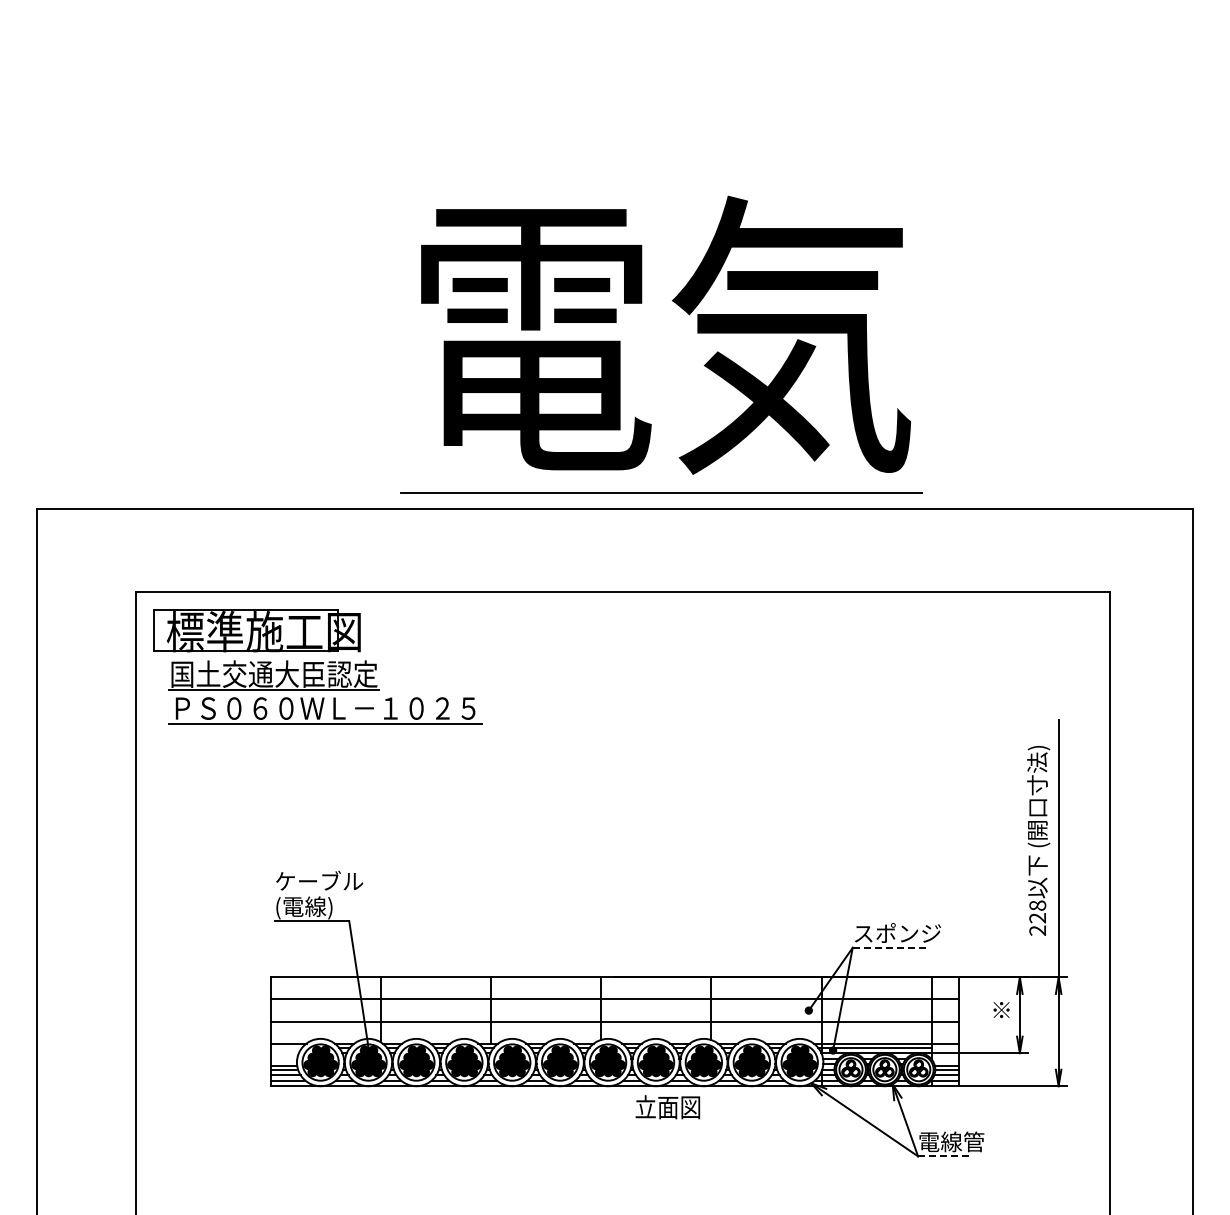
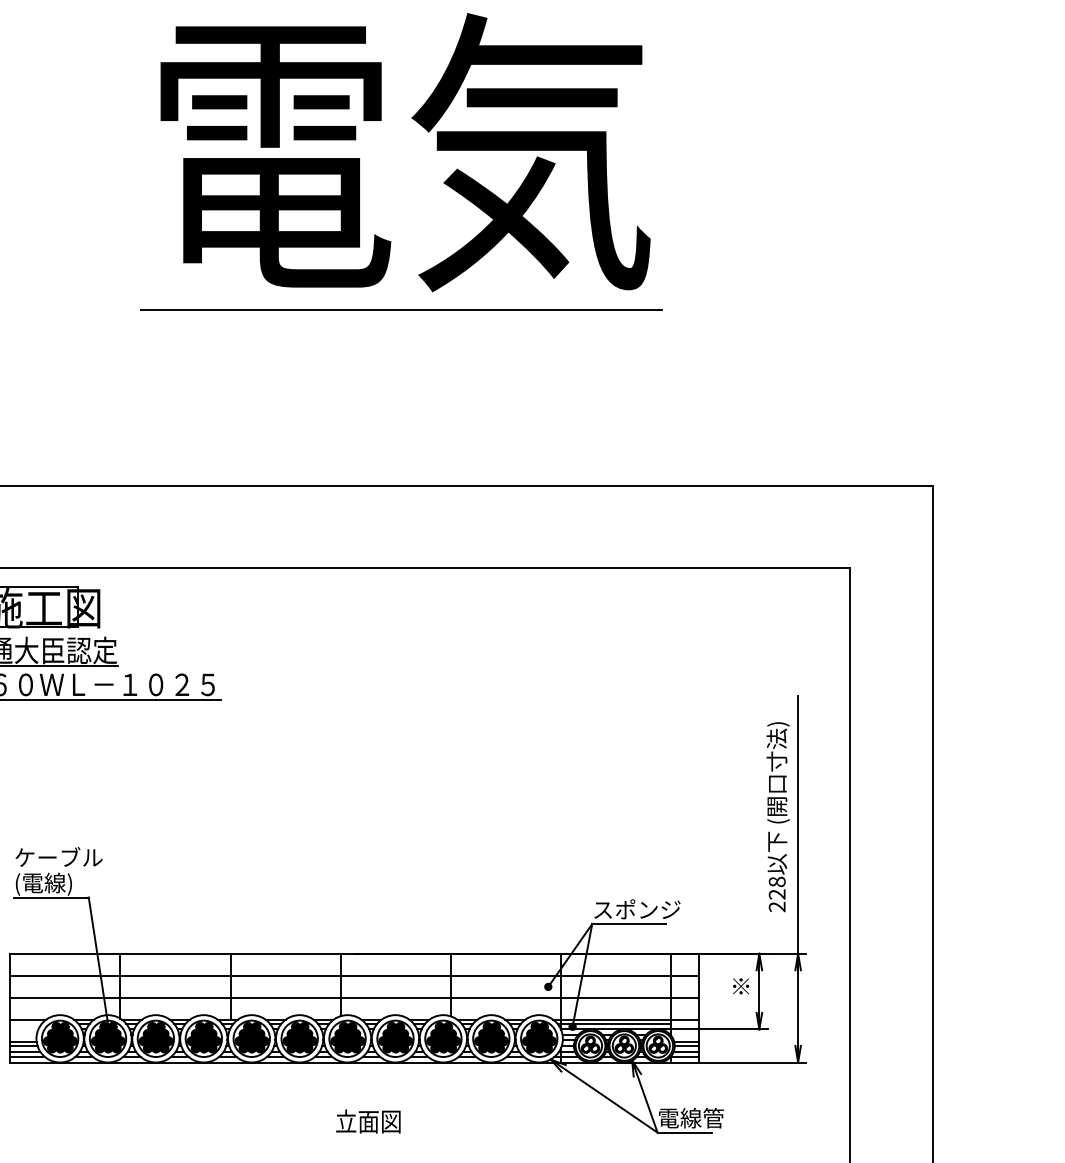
part: (697, 333) -> (437, 150), moved
line: (890, 947) -> (630, 923), dashed -> solid
text: (667, 1107) -> (368, 1121), moved
line: (945, 1156) -> (685, 1132), dashed -> solid

